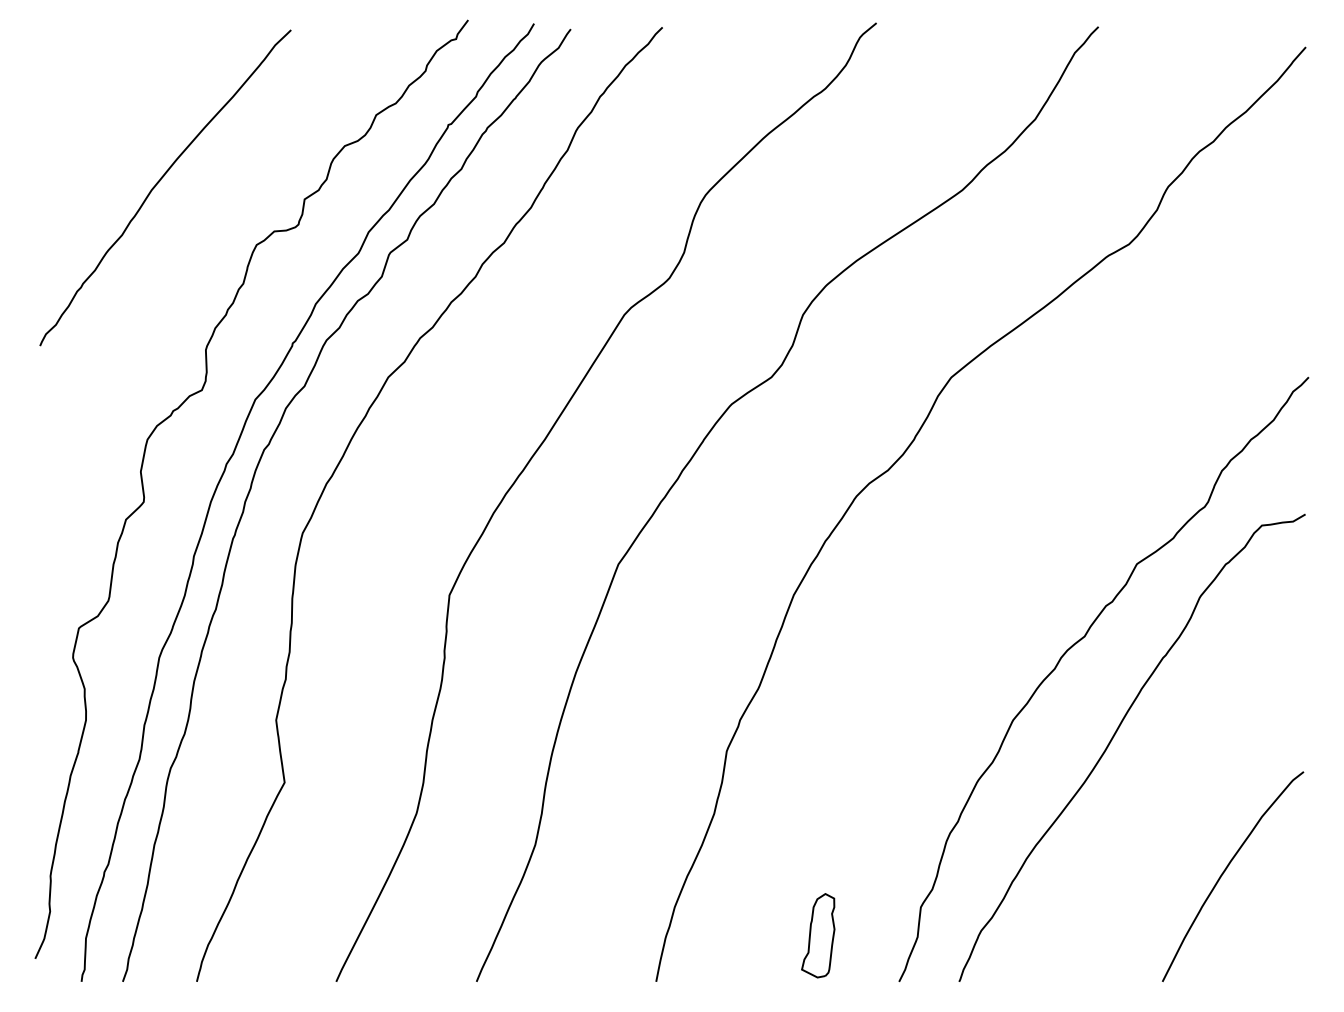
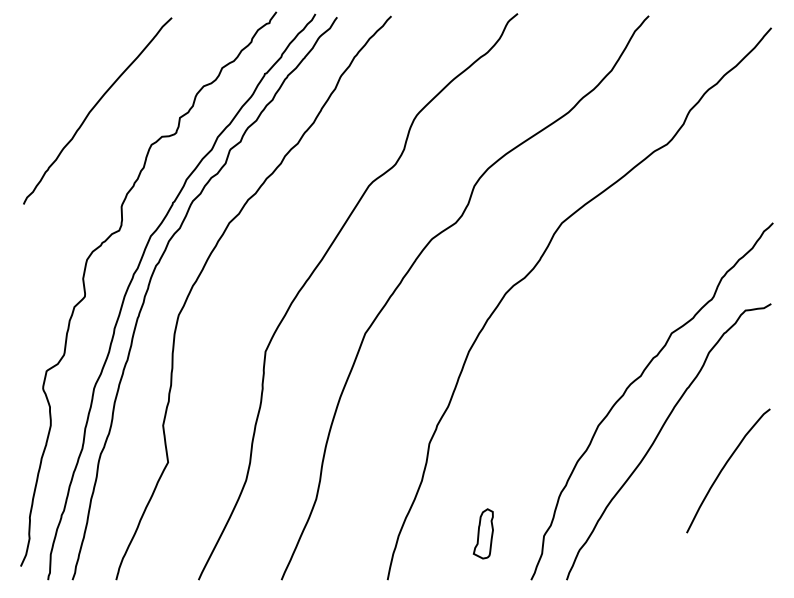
curve: (1228, 869) -> (725, 466), moved
part: (816, 935) -> (482, 533), moved

